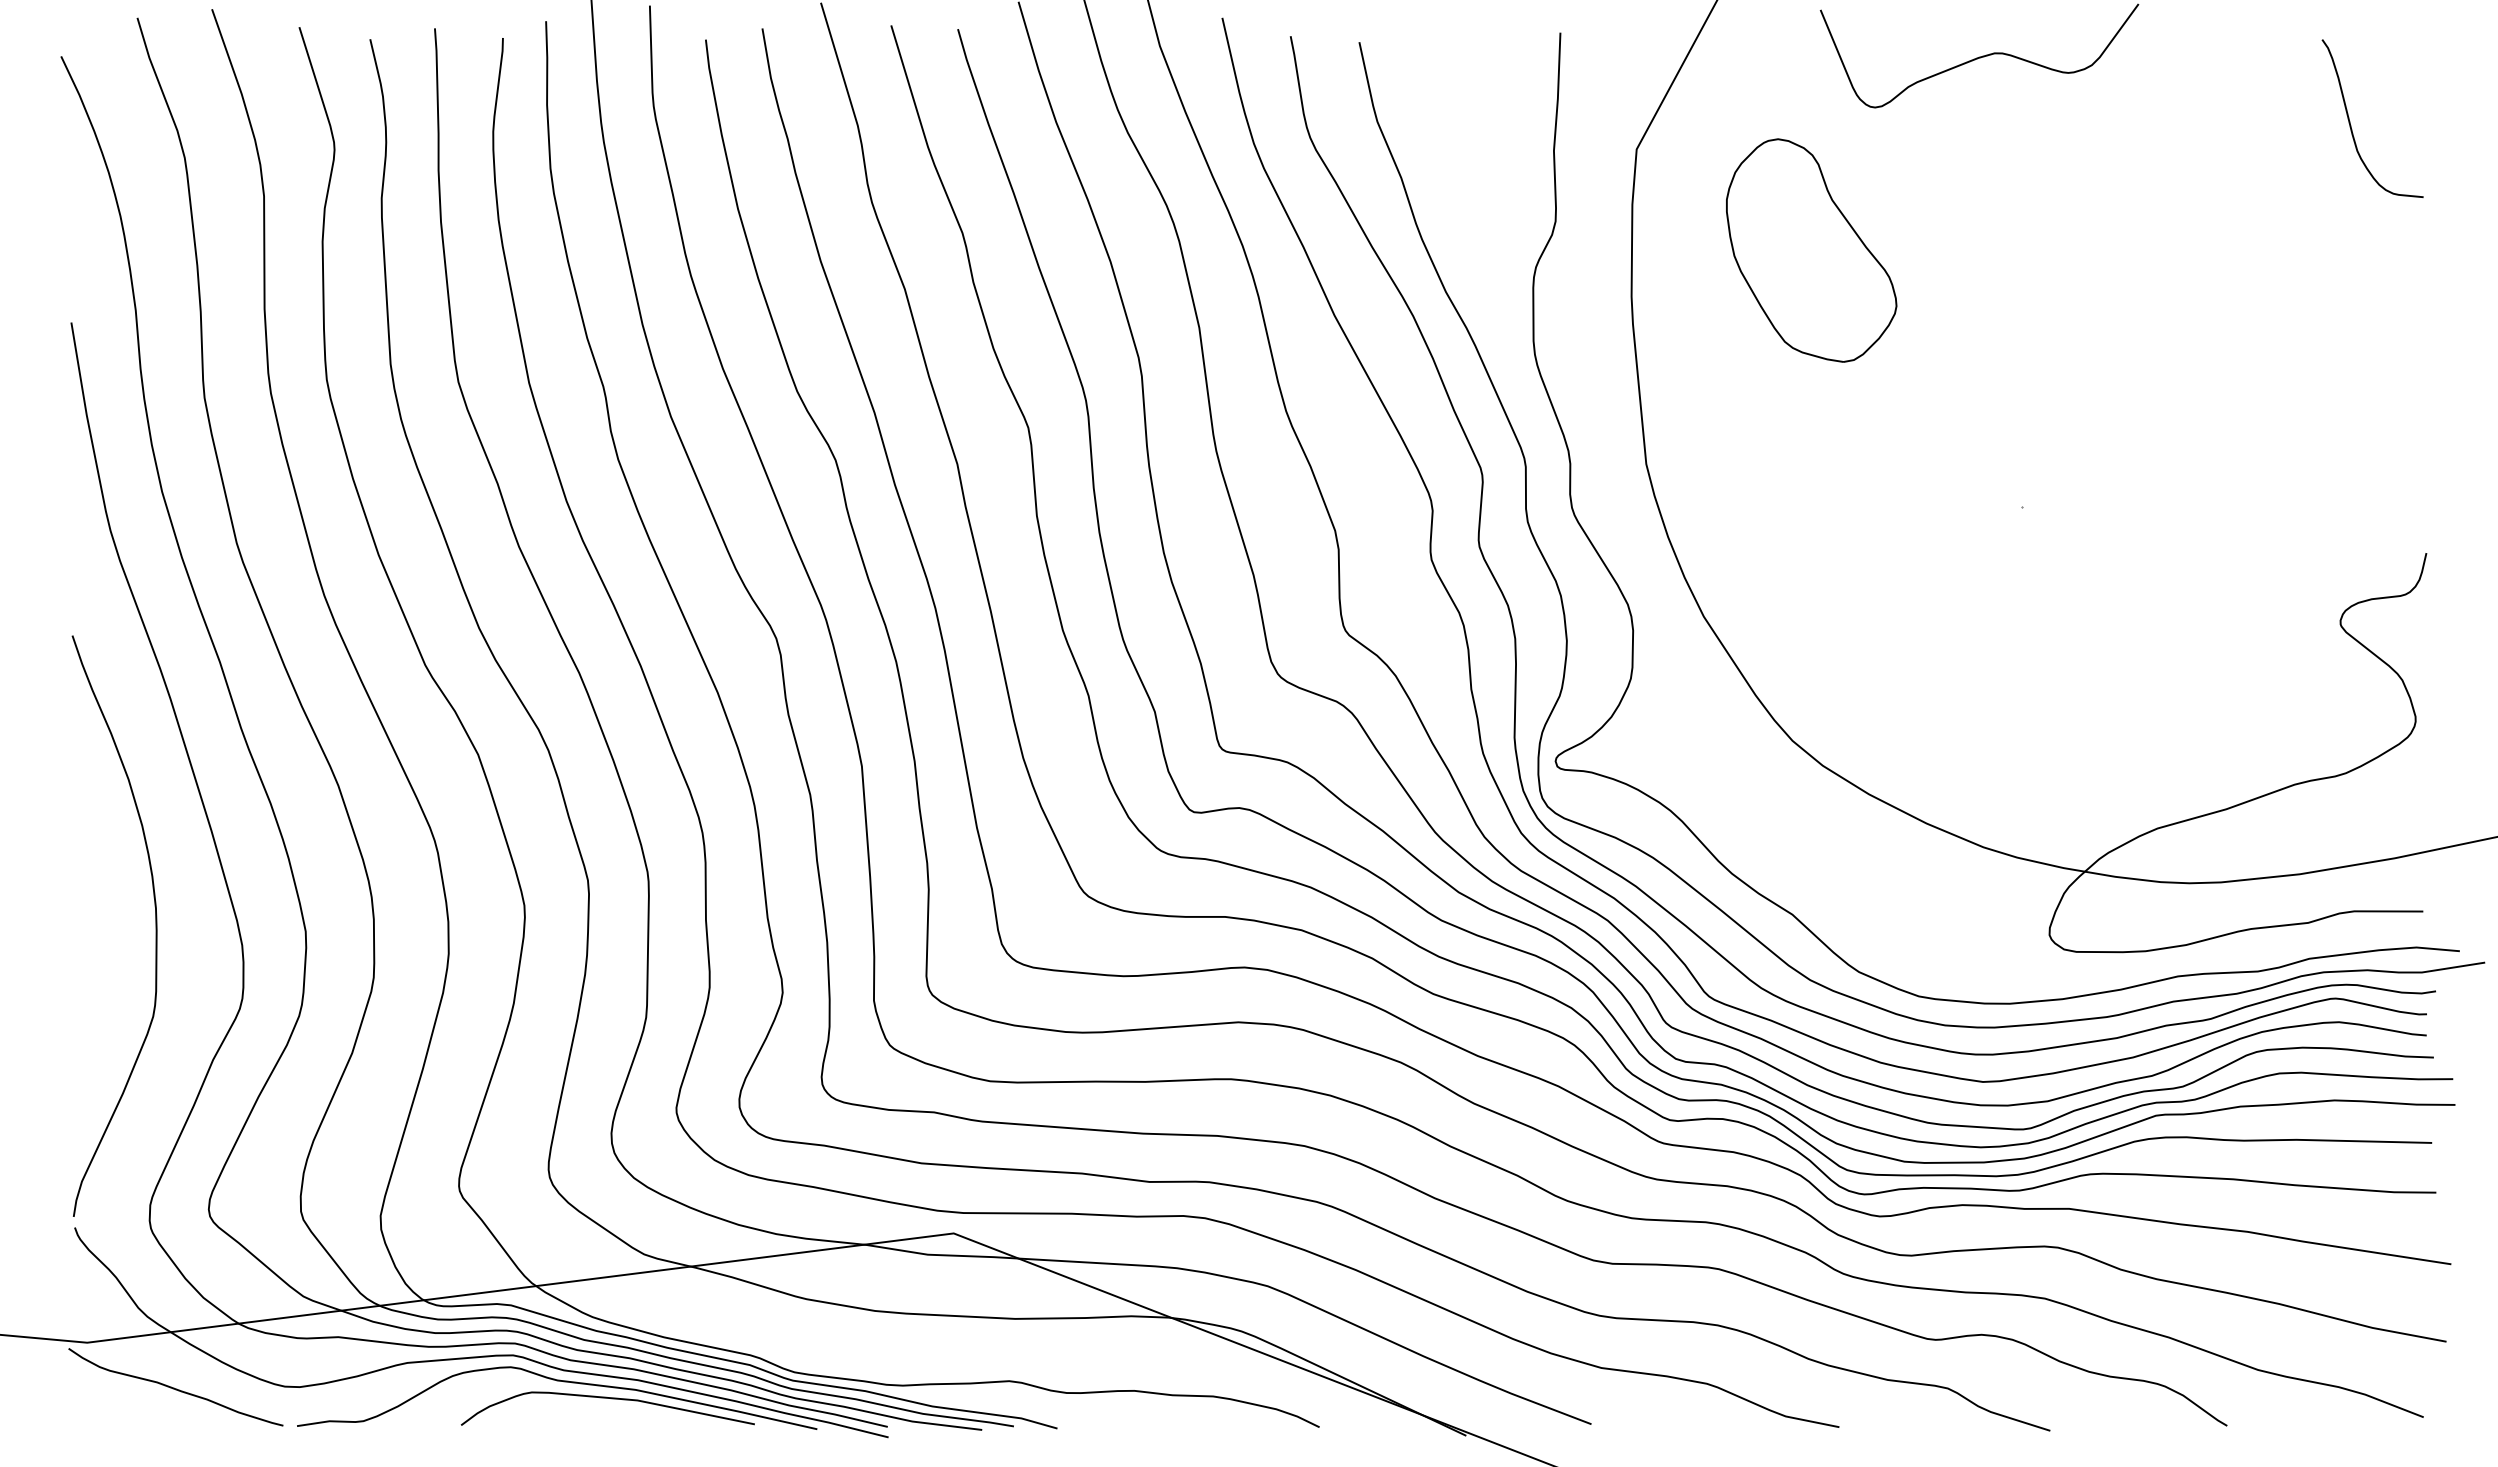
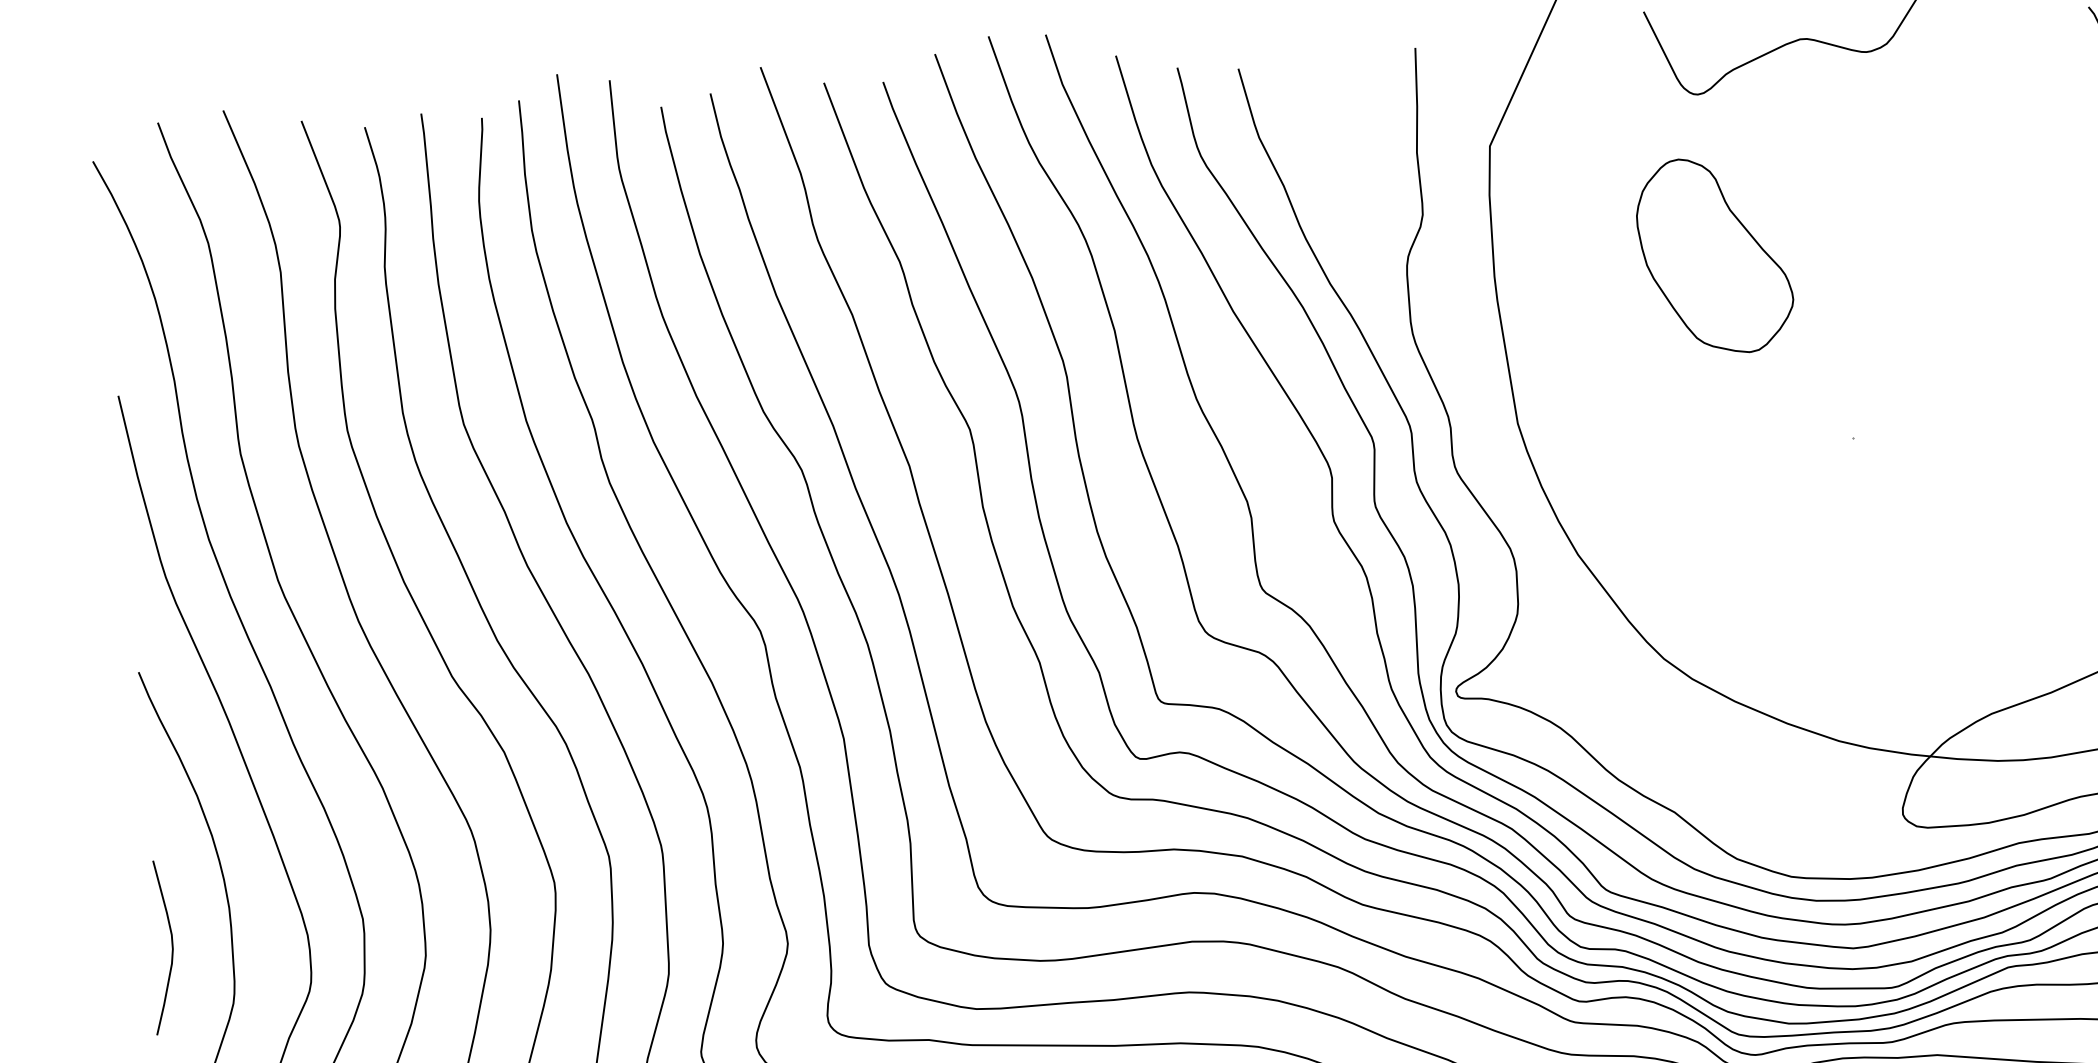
part: (1811, 250) -> (1714, 255), moved
curve: (88, 947) -> (172, 946), added

